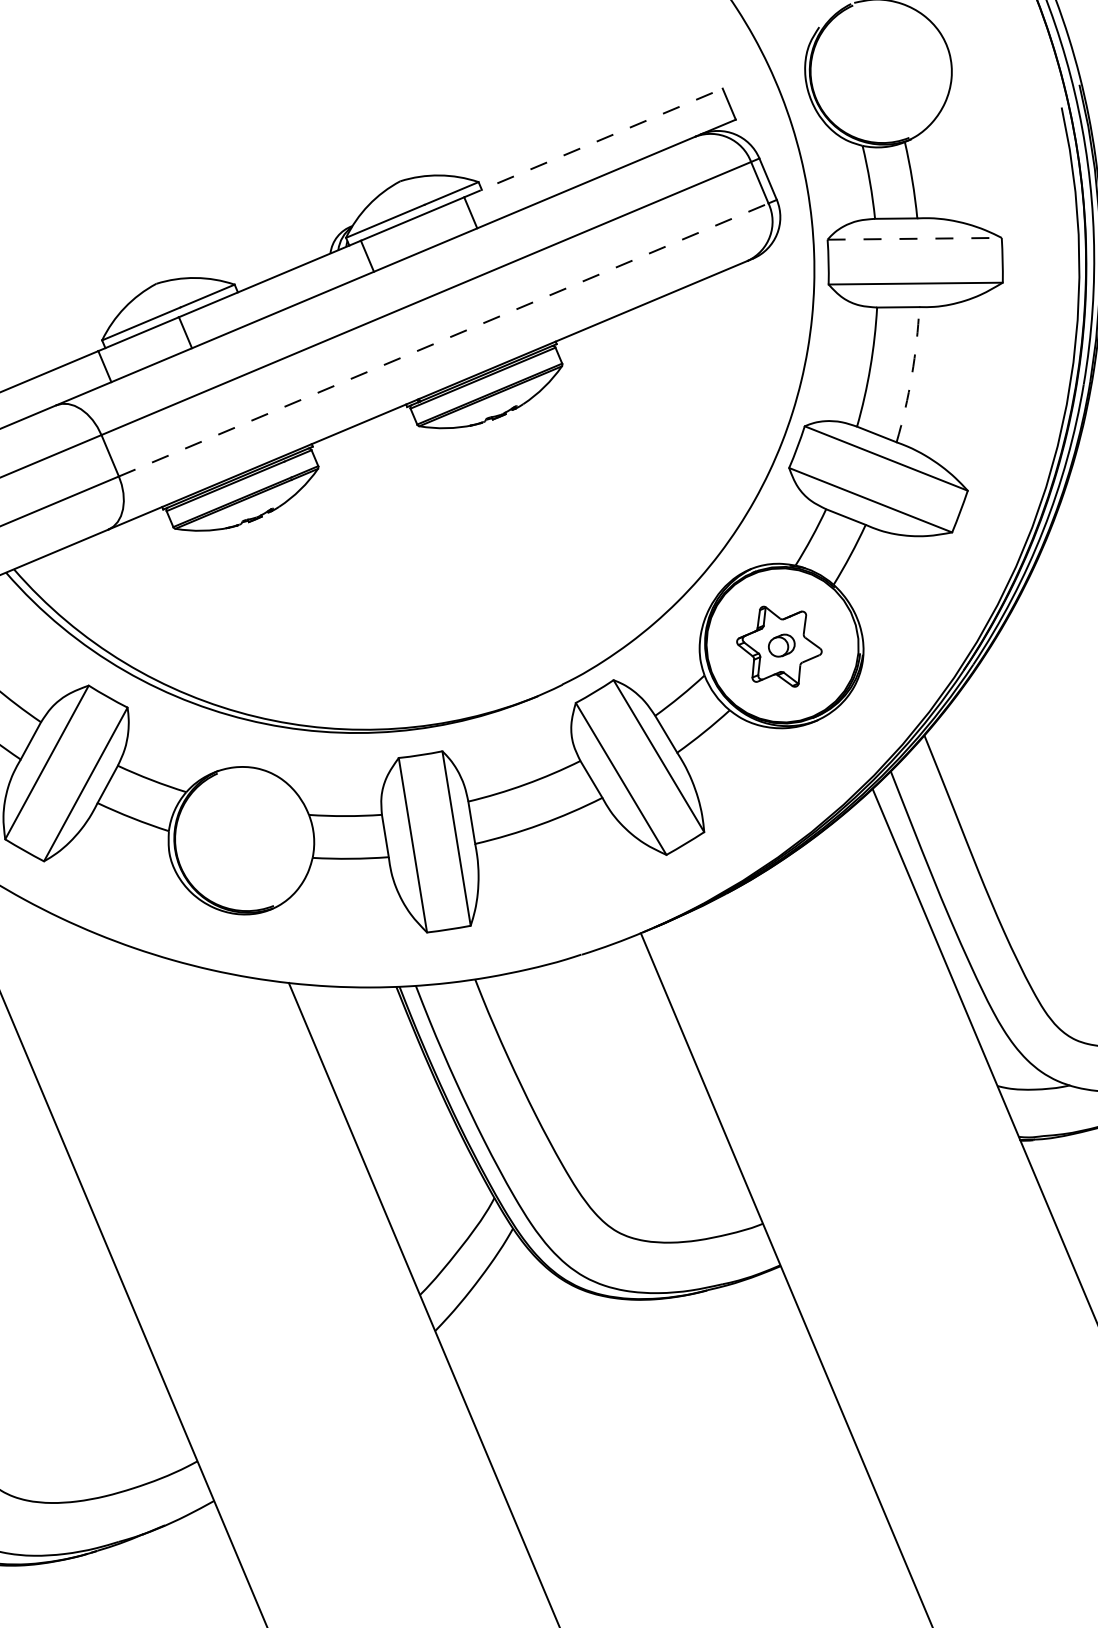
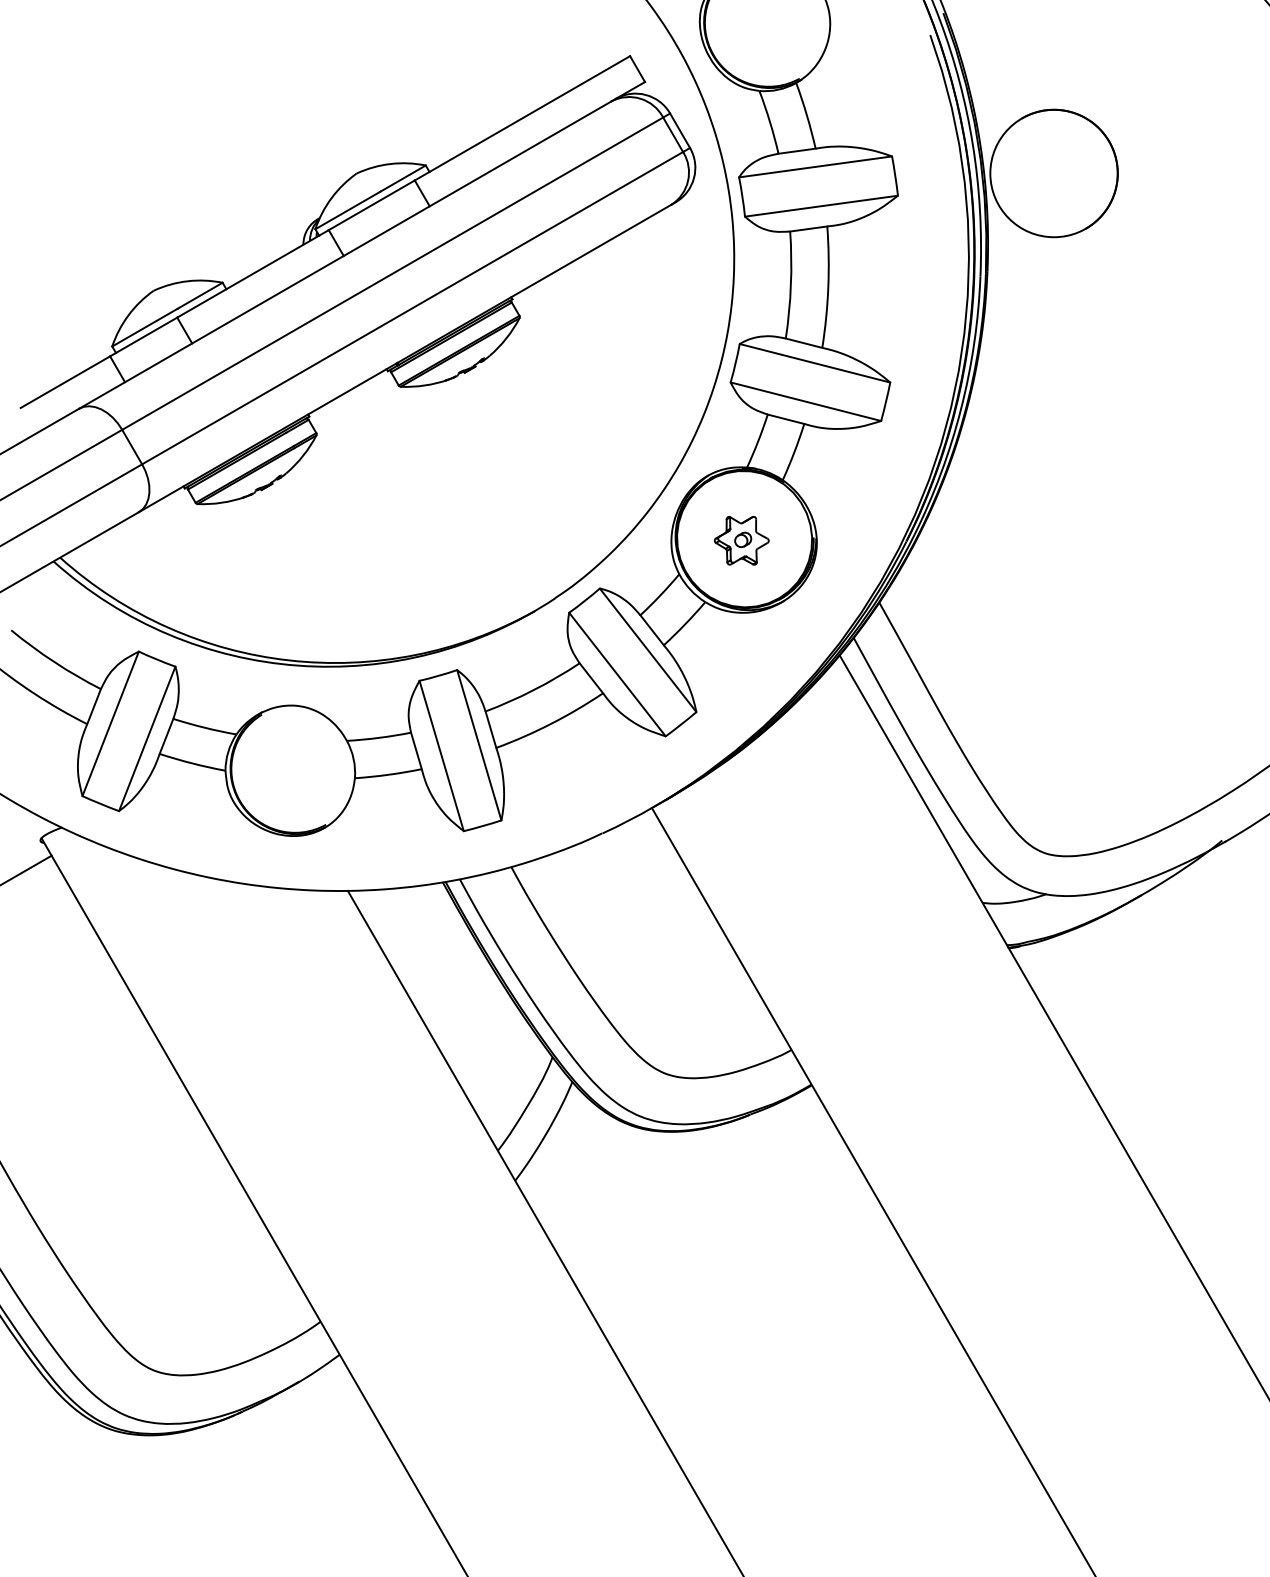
line: (593, 143) -> (522, 118), dashed -> solid
line: (915, 238) -> (816, 166), dashed -> solid
line: (444, 339) -> (413, 307), dashed -> solid
arc: (912, 375) -> (828, 287), dashed -> solid
part: (778, 646) -> (741, 540), size x0.71

